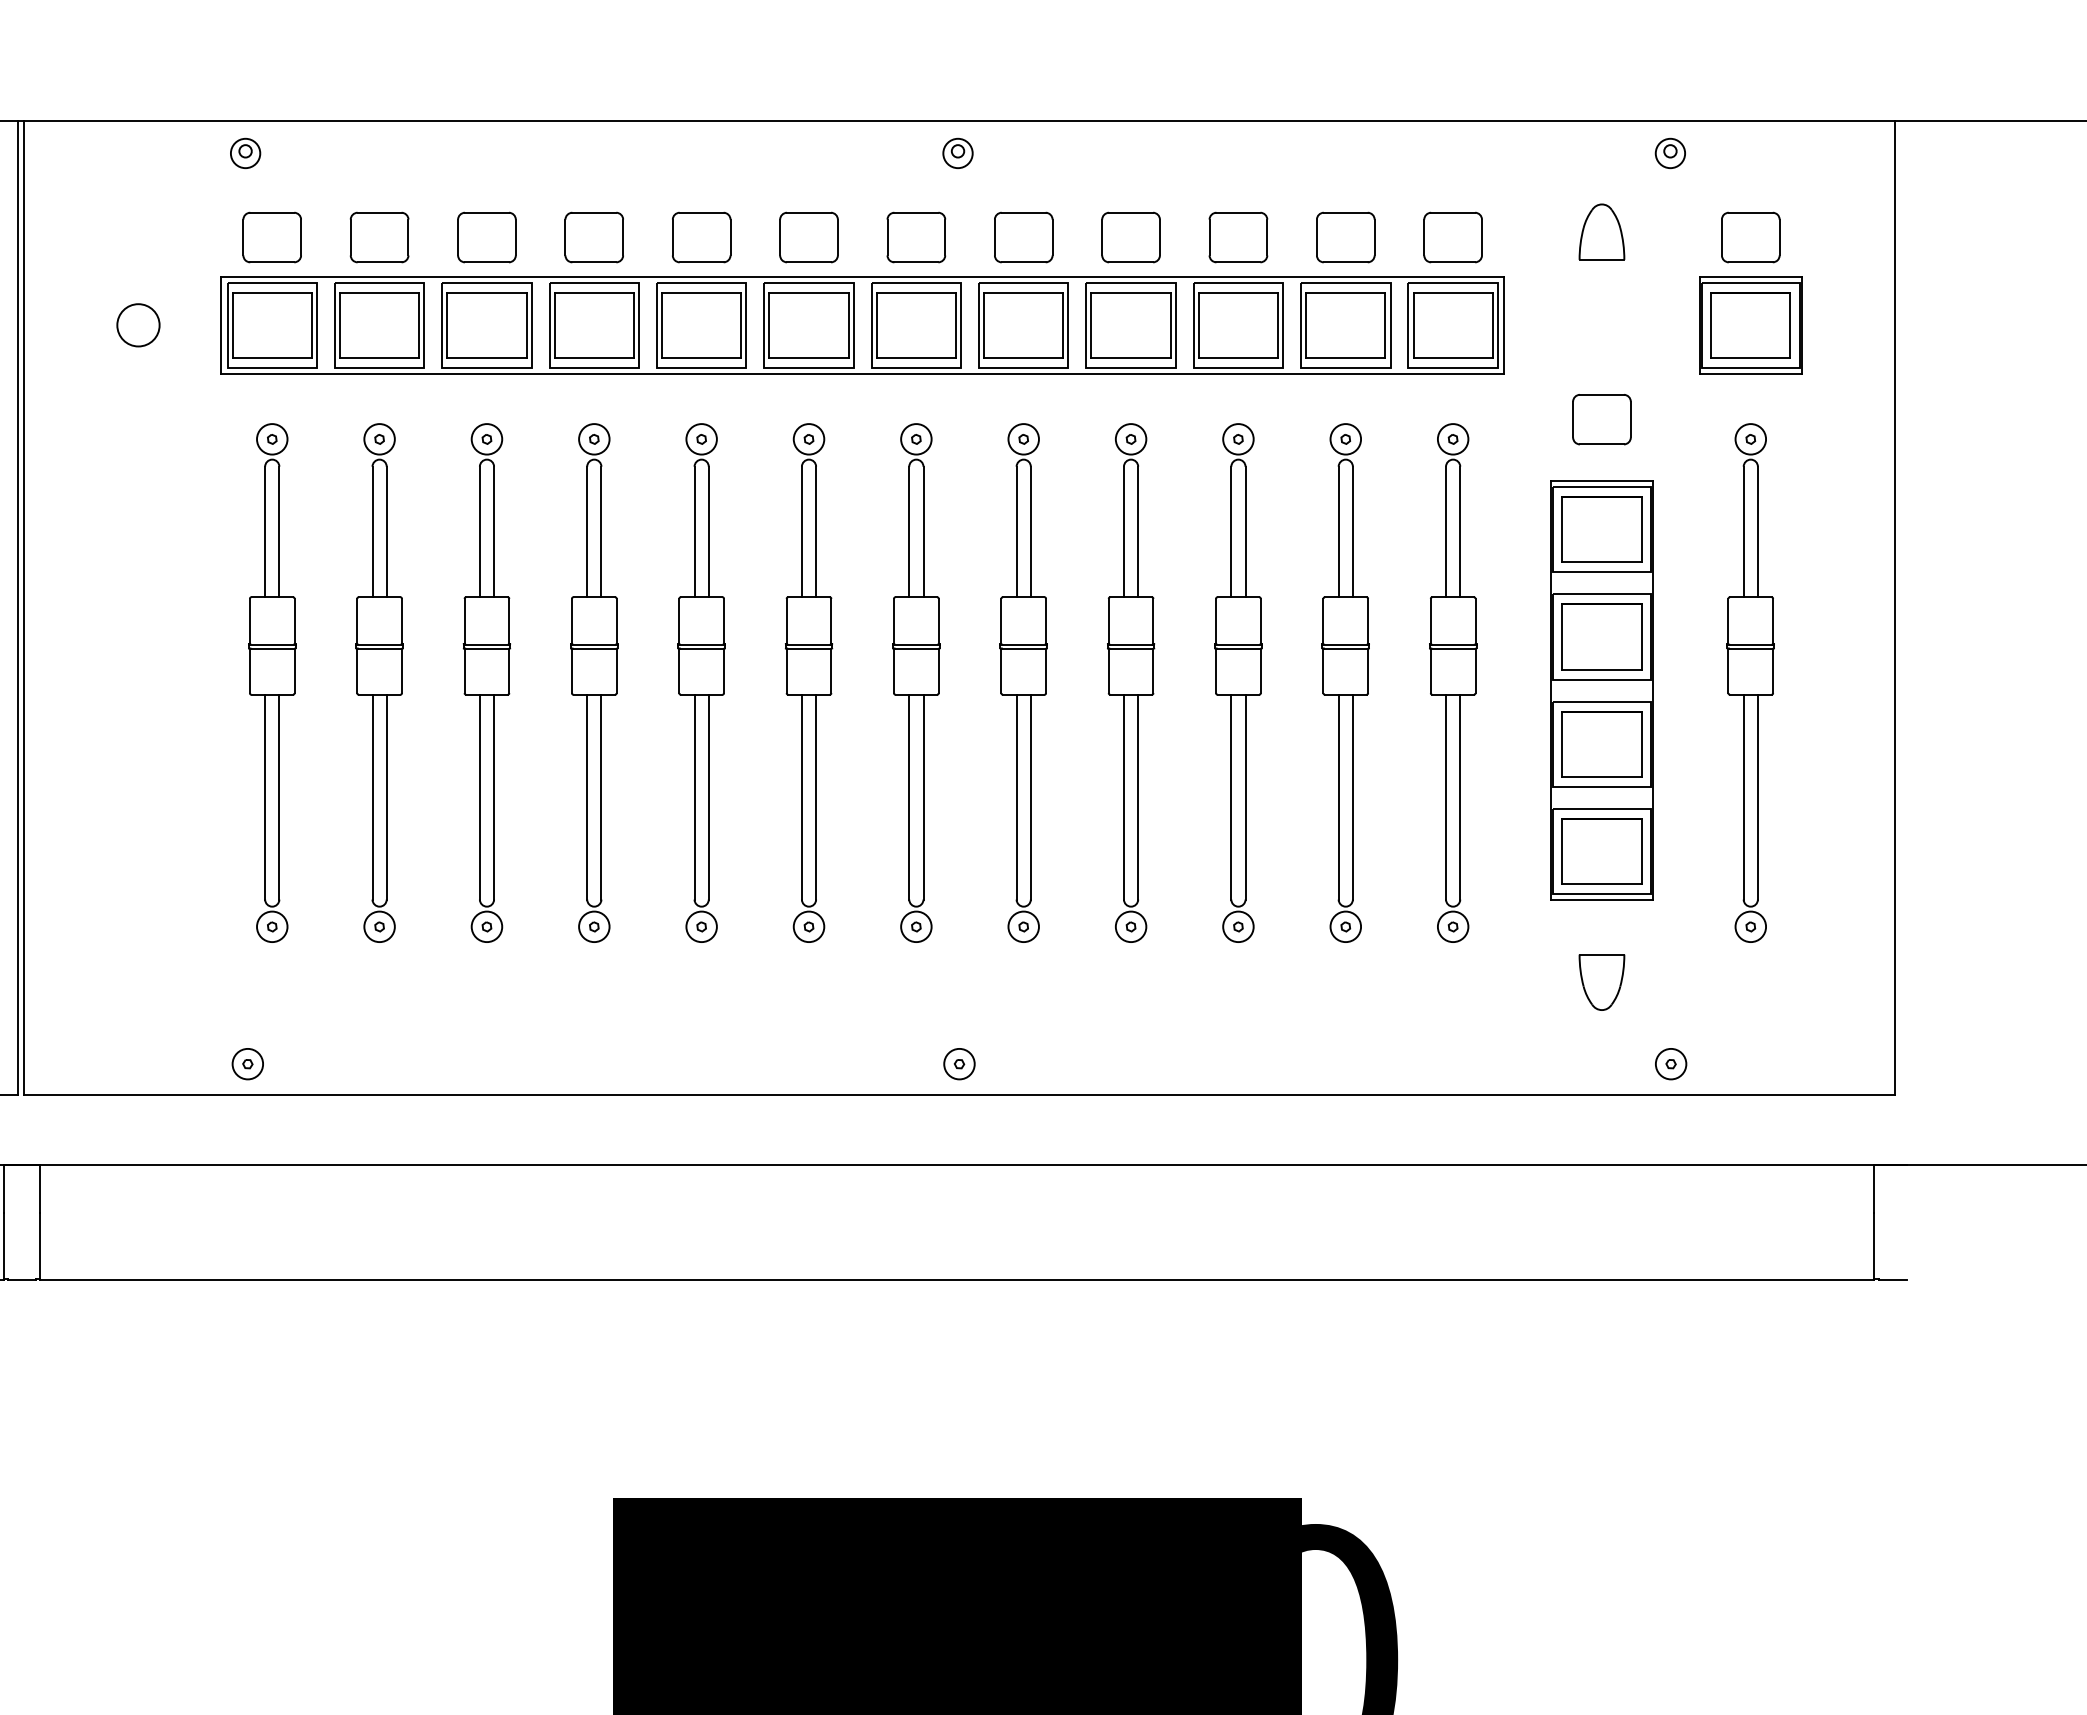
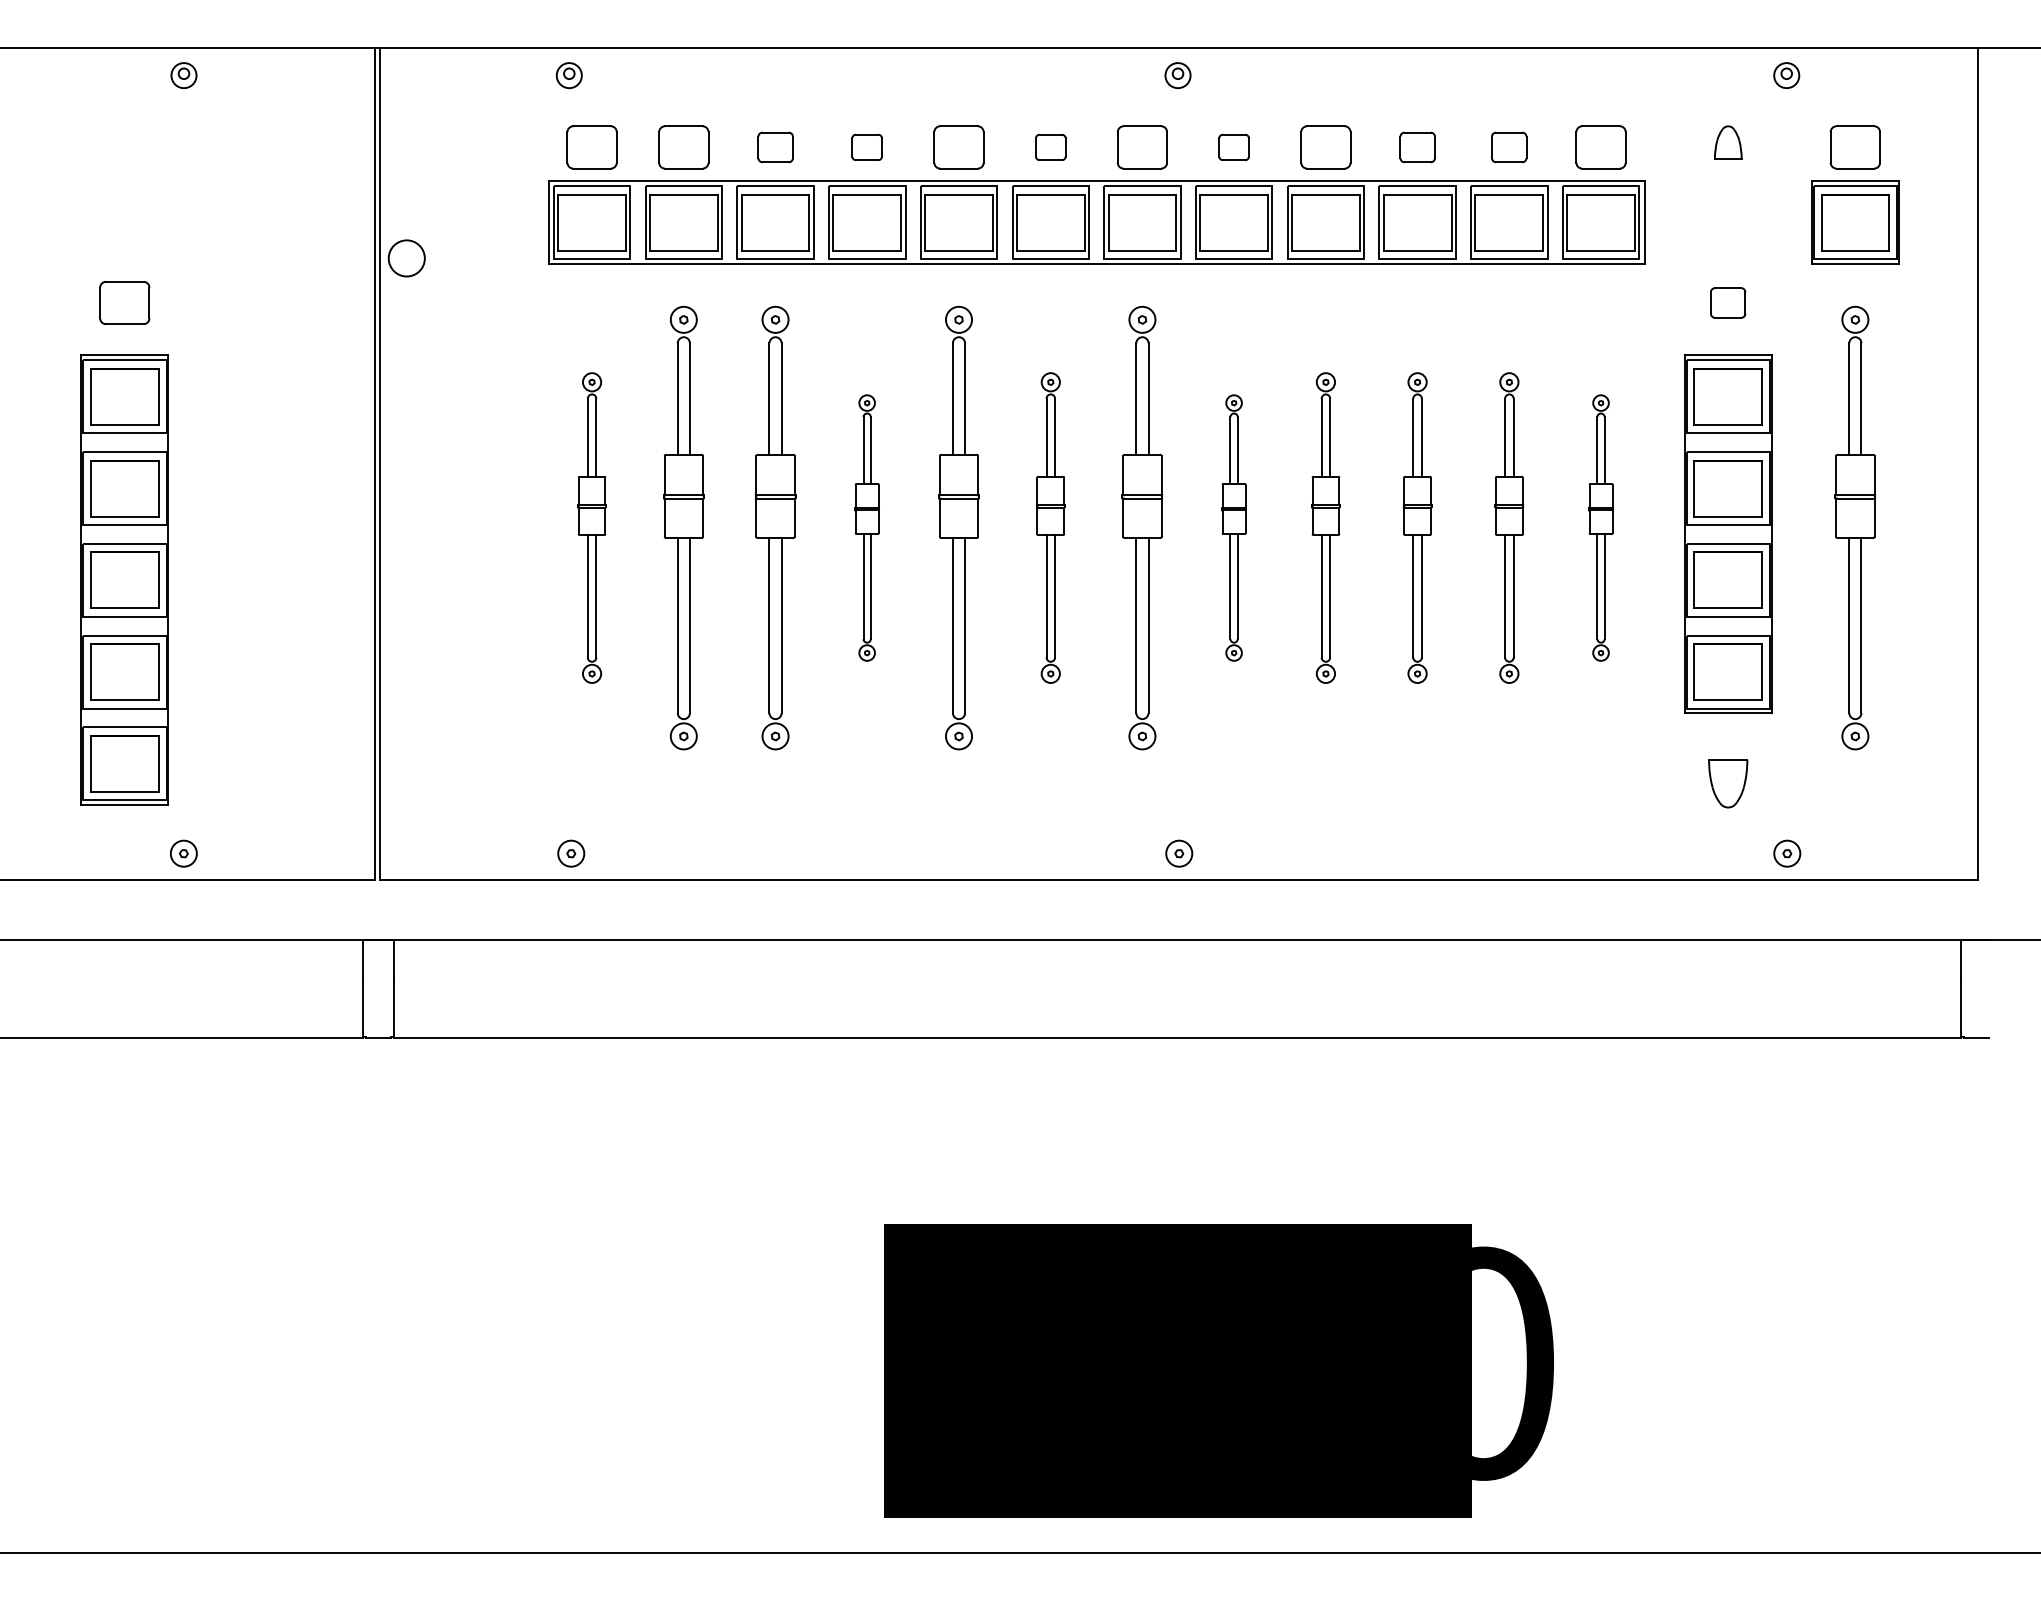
part: (1602, 231) -> (1728, 142), size x0.7
part: (486, 237) -> (775, 147), size x0.7
part: (593, 237) -> (866, 147), size x0.6
part: (808, 237) -> (1050, 147), size x0.6
part: (1022, 237) -> (1233, 147), size x0.6
part: (1238, 237) -> (1417, 147), size x0.7
part: (1344, 237) -> (1508, 147), size x0.7
circle: (138, 325) -> (406, 258), moved
part: (1601, 419) -> (1727, 302), size x0.7
part: (271, 682) -> (591, 527), size x0.7
part: (593, 682) -> (866, 527), size x0.6
part: (808, 682) -> (1050, 527), size x0.7
part: (1022, 682) -> (1233, 527), size x0.6
part: (1130, 682) -> (1325, 527), size x0.7
part: (1238, 682) -> (1417, 527), size x0.7
part: (1345, 682) -> (1509, 527), size x0.7
part: (1452, 682) -> (1600, 527), size x0.6

